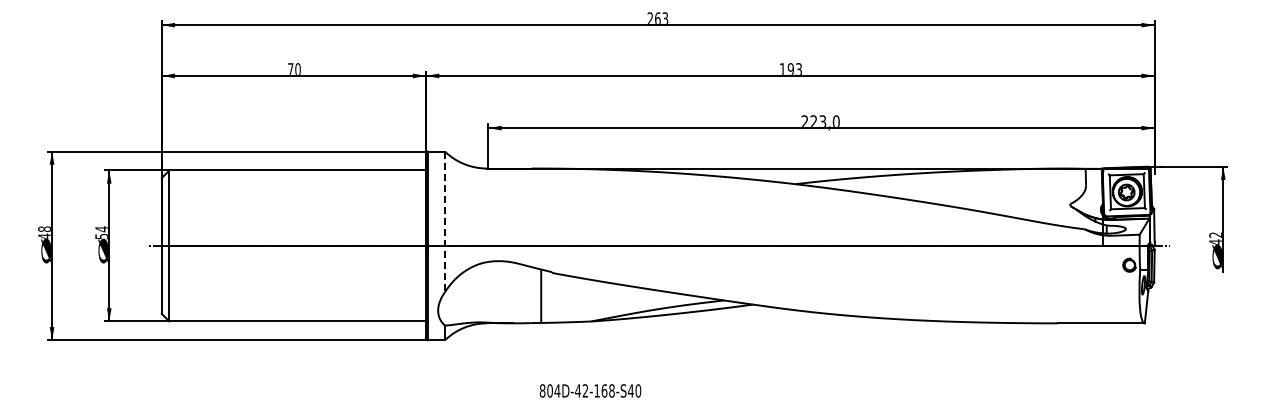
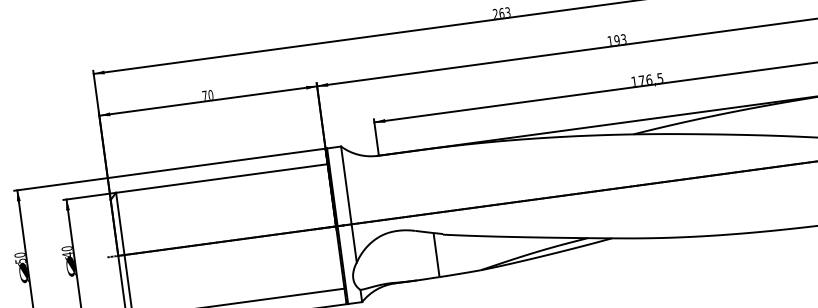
text: (820, 120) -> (647, 79), 223,0 -> 176,5
line: (444, 222) -> (348, 205), dashed -> solid
text: (44, 232) -> (20, 257), 48 -> 50
text: (101, 232) -> (67, 251), 54 -> 40

